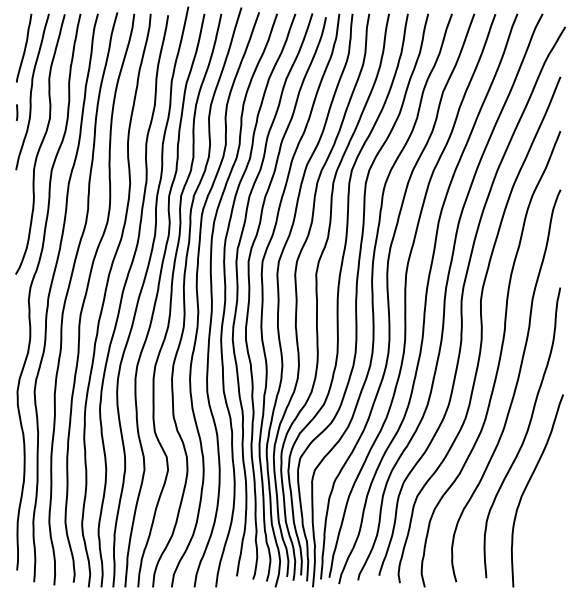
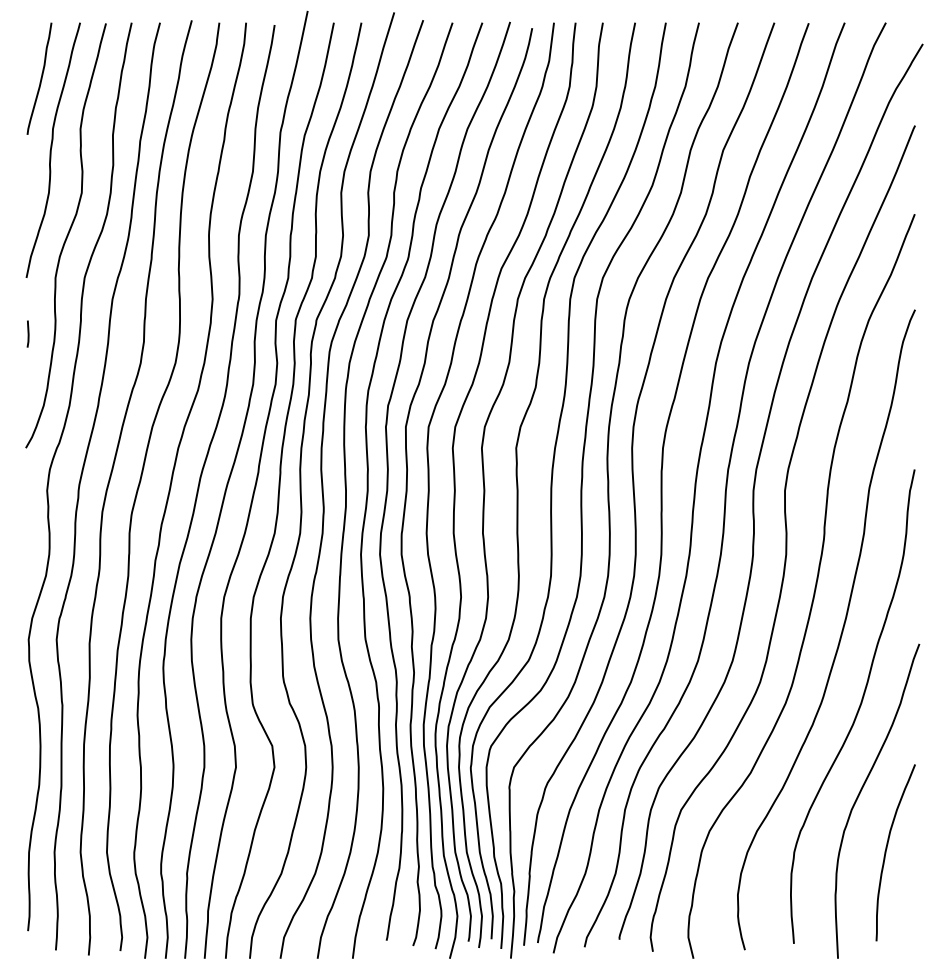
line: (17, 112) -> (28, 333), moved
curve: (543, 522) -> (887, 852), added

